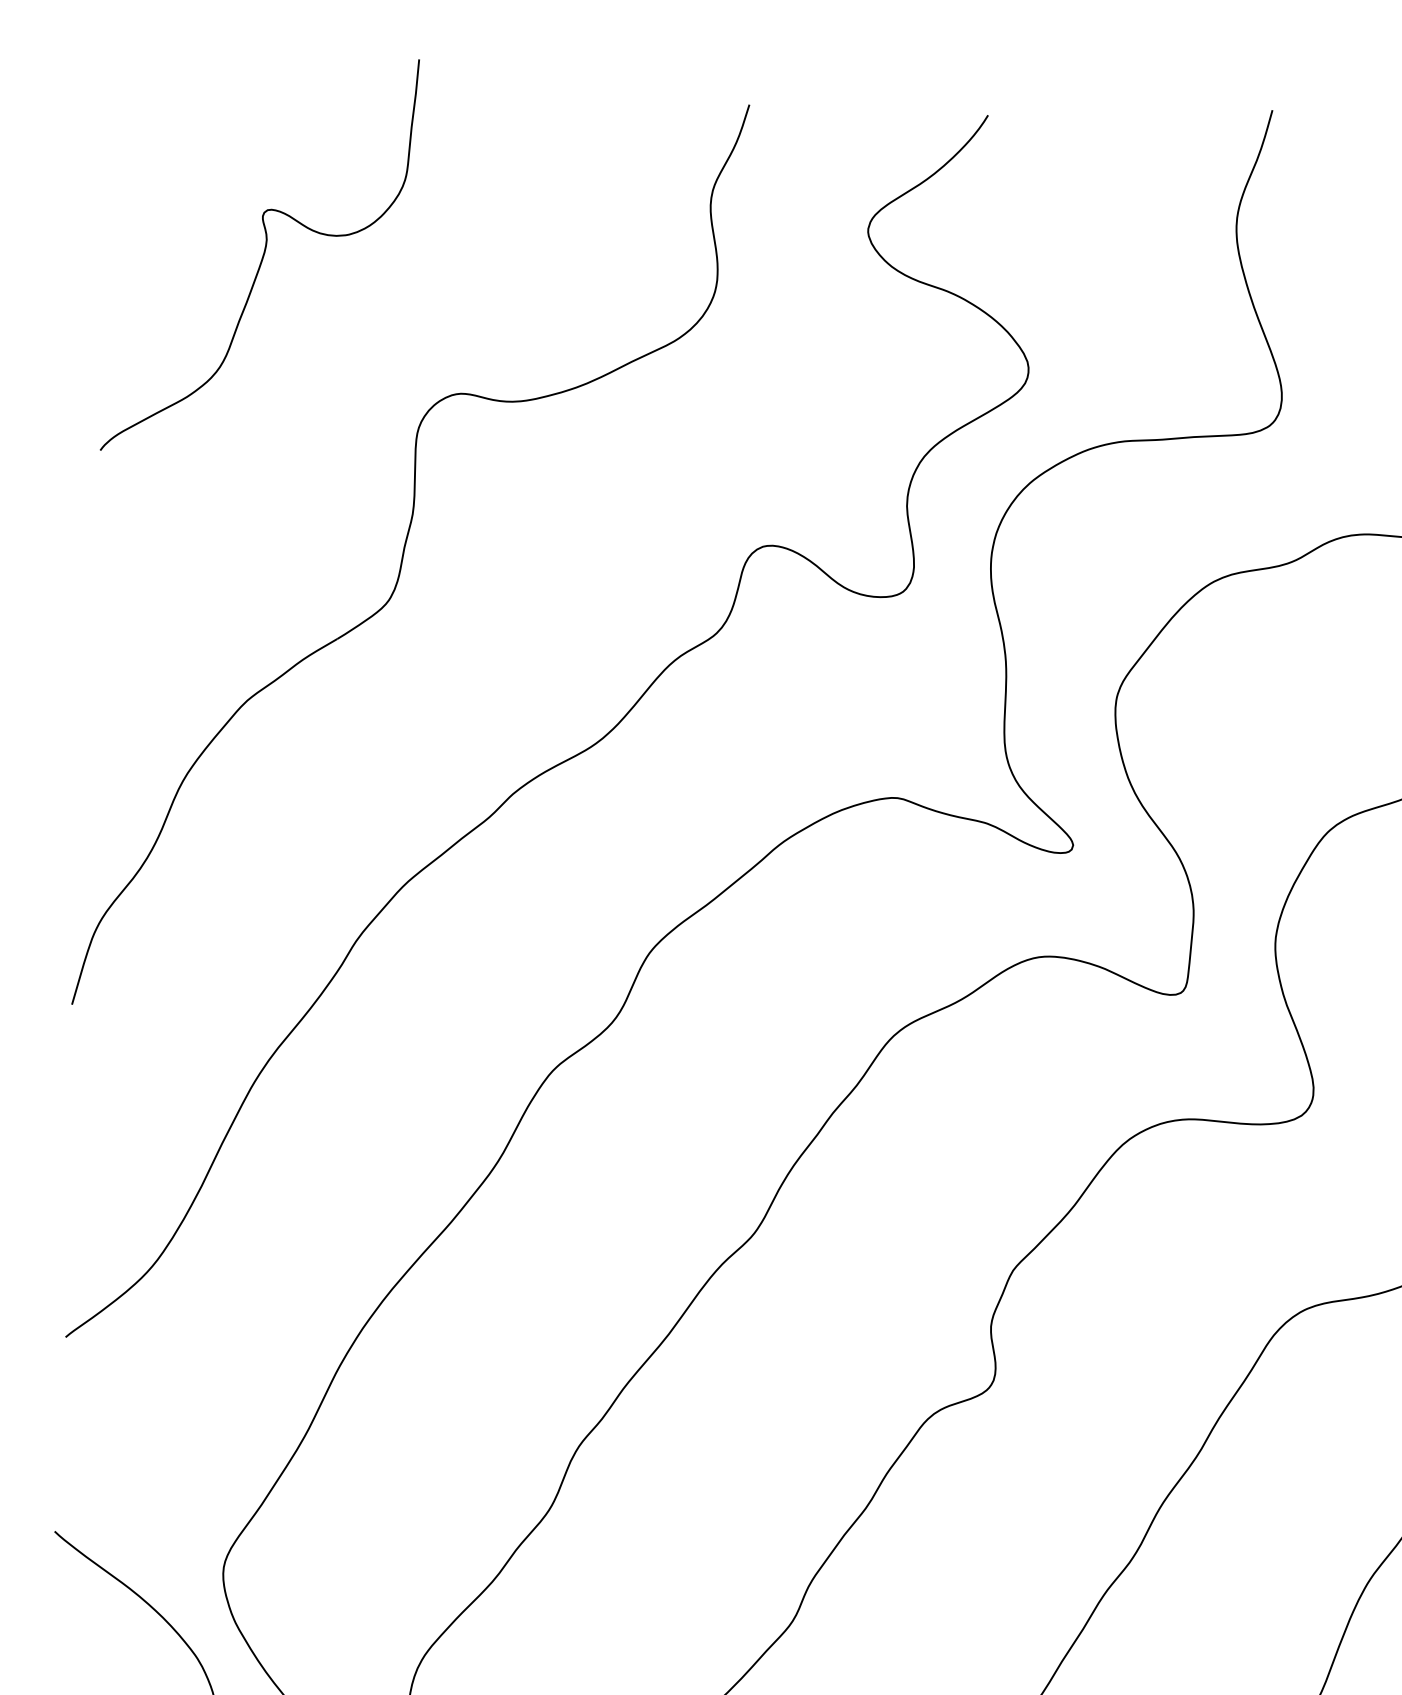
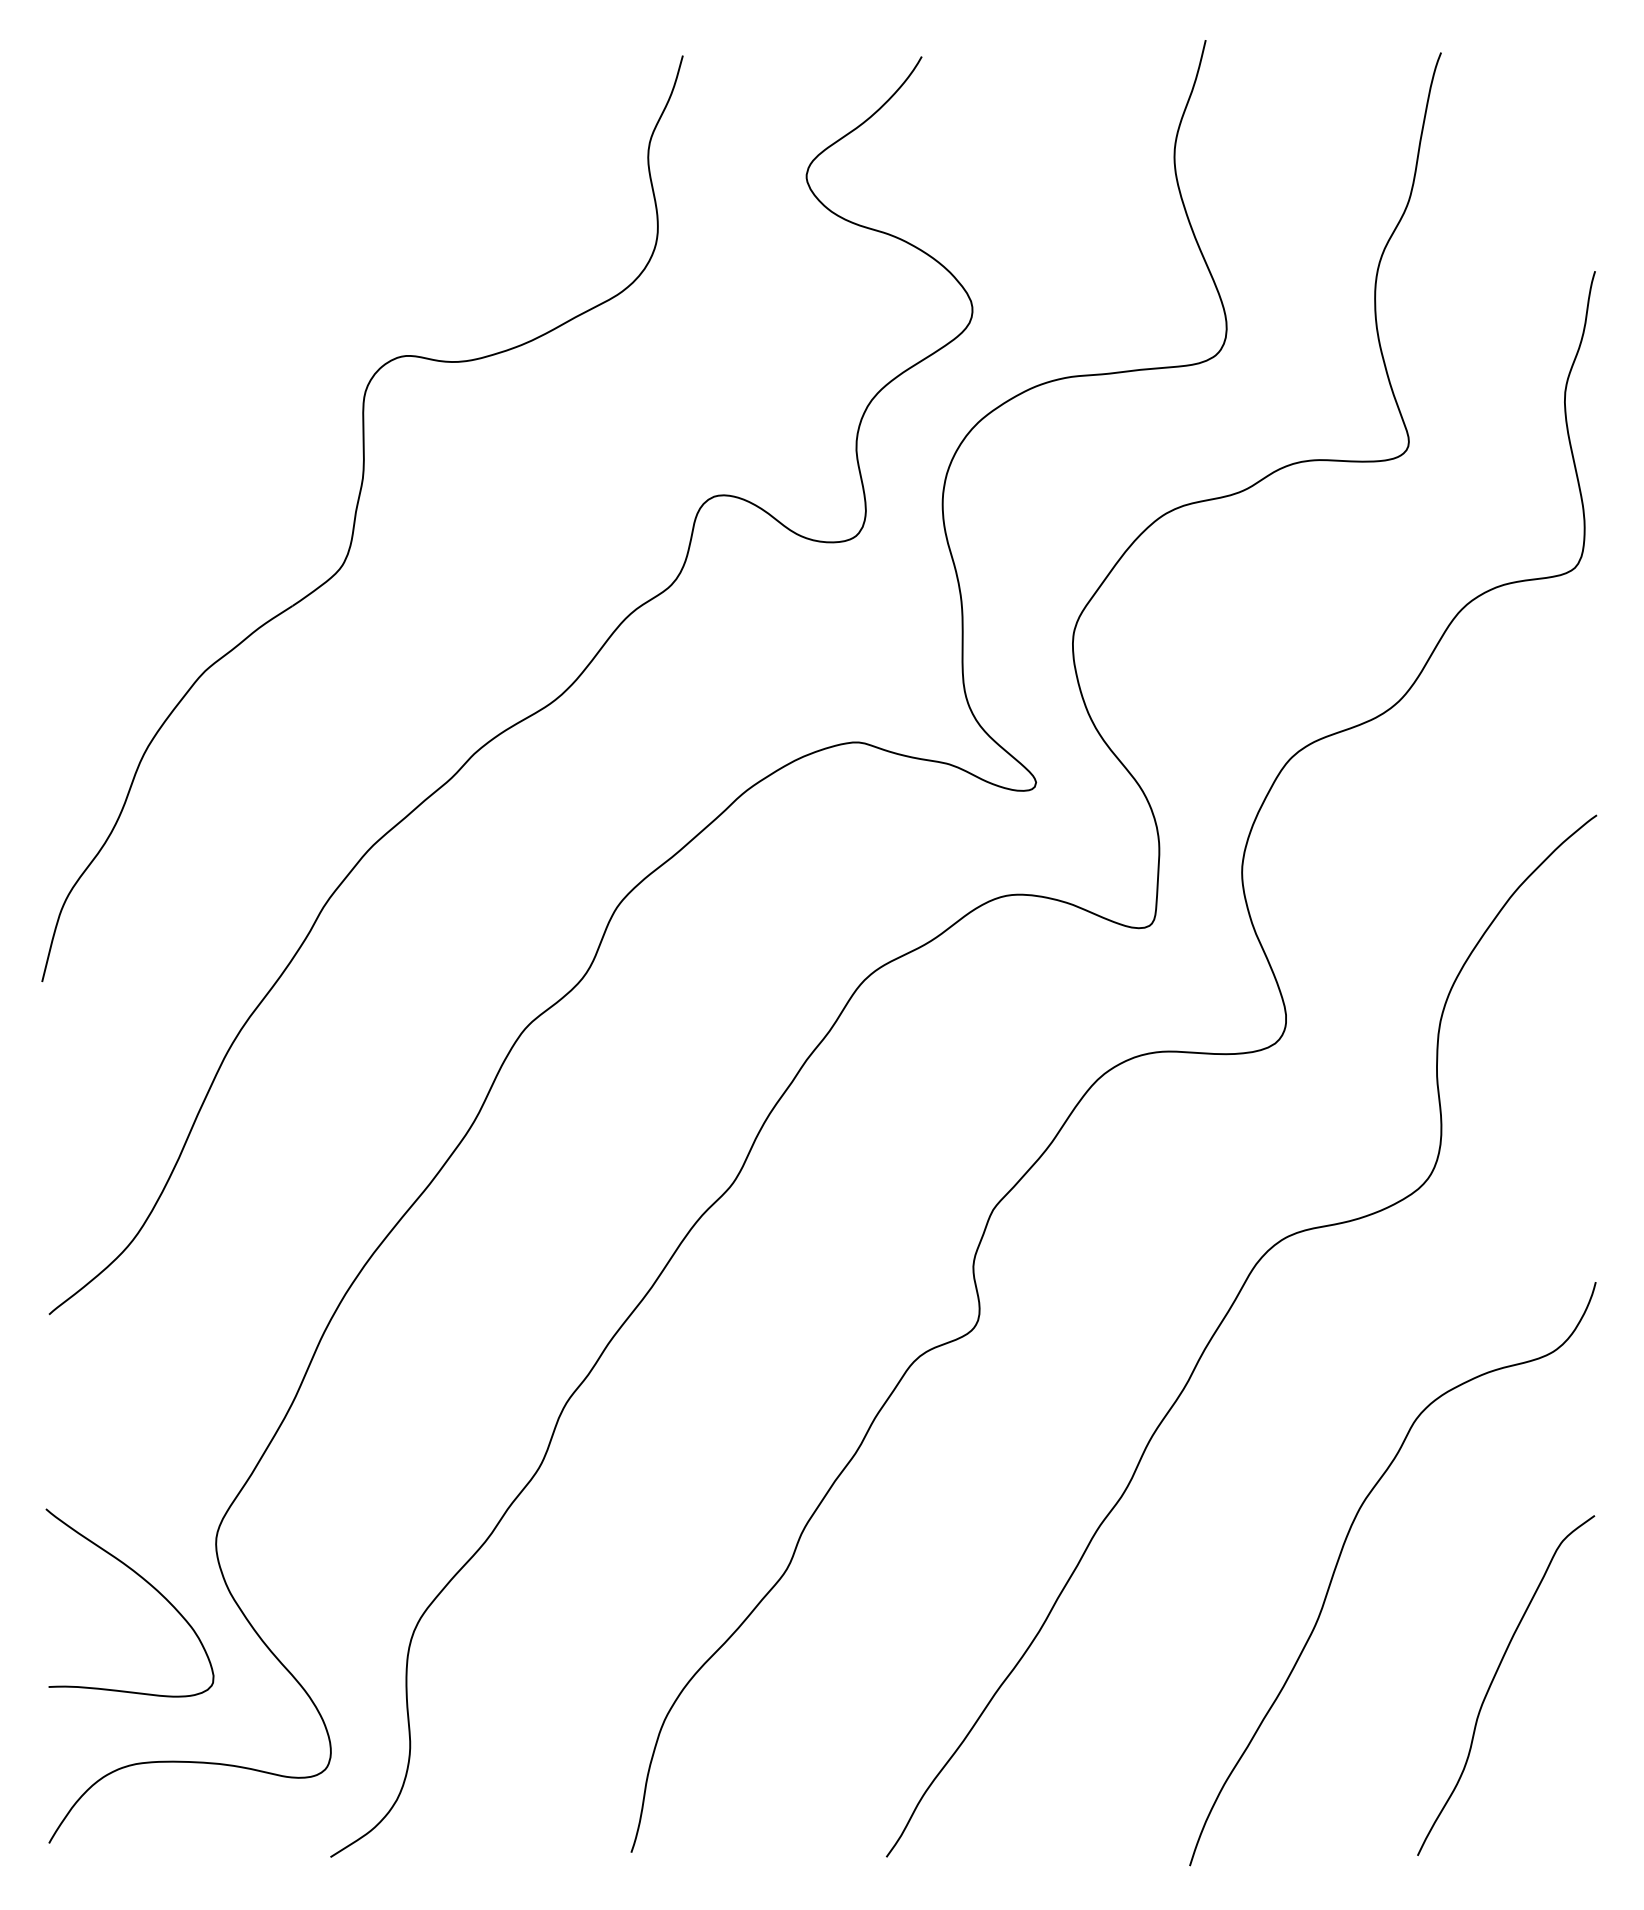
curve: (262, 255) -> (202, 225), removed

